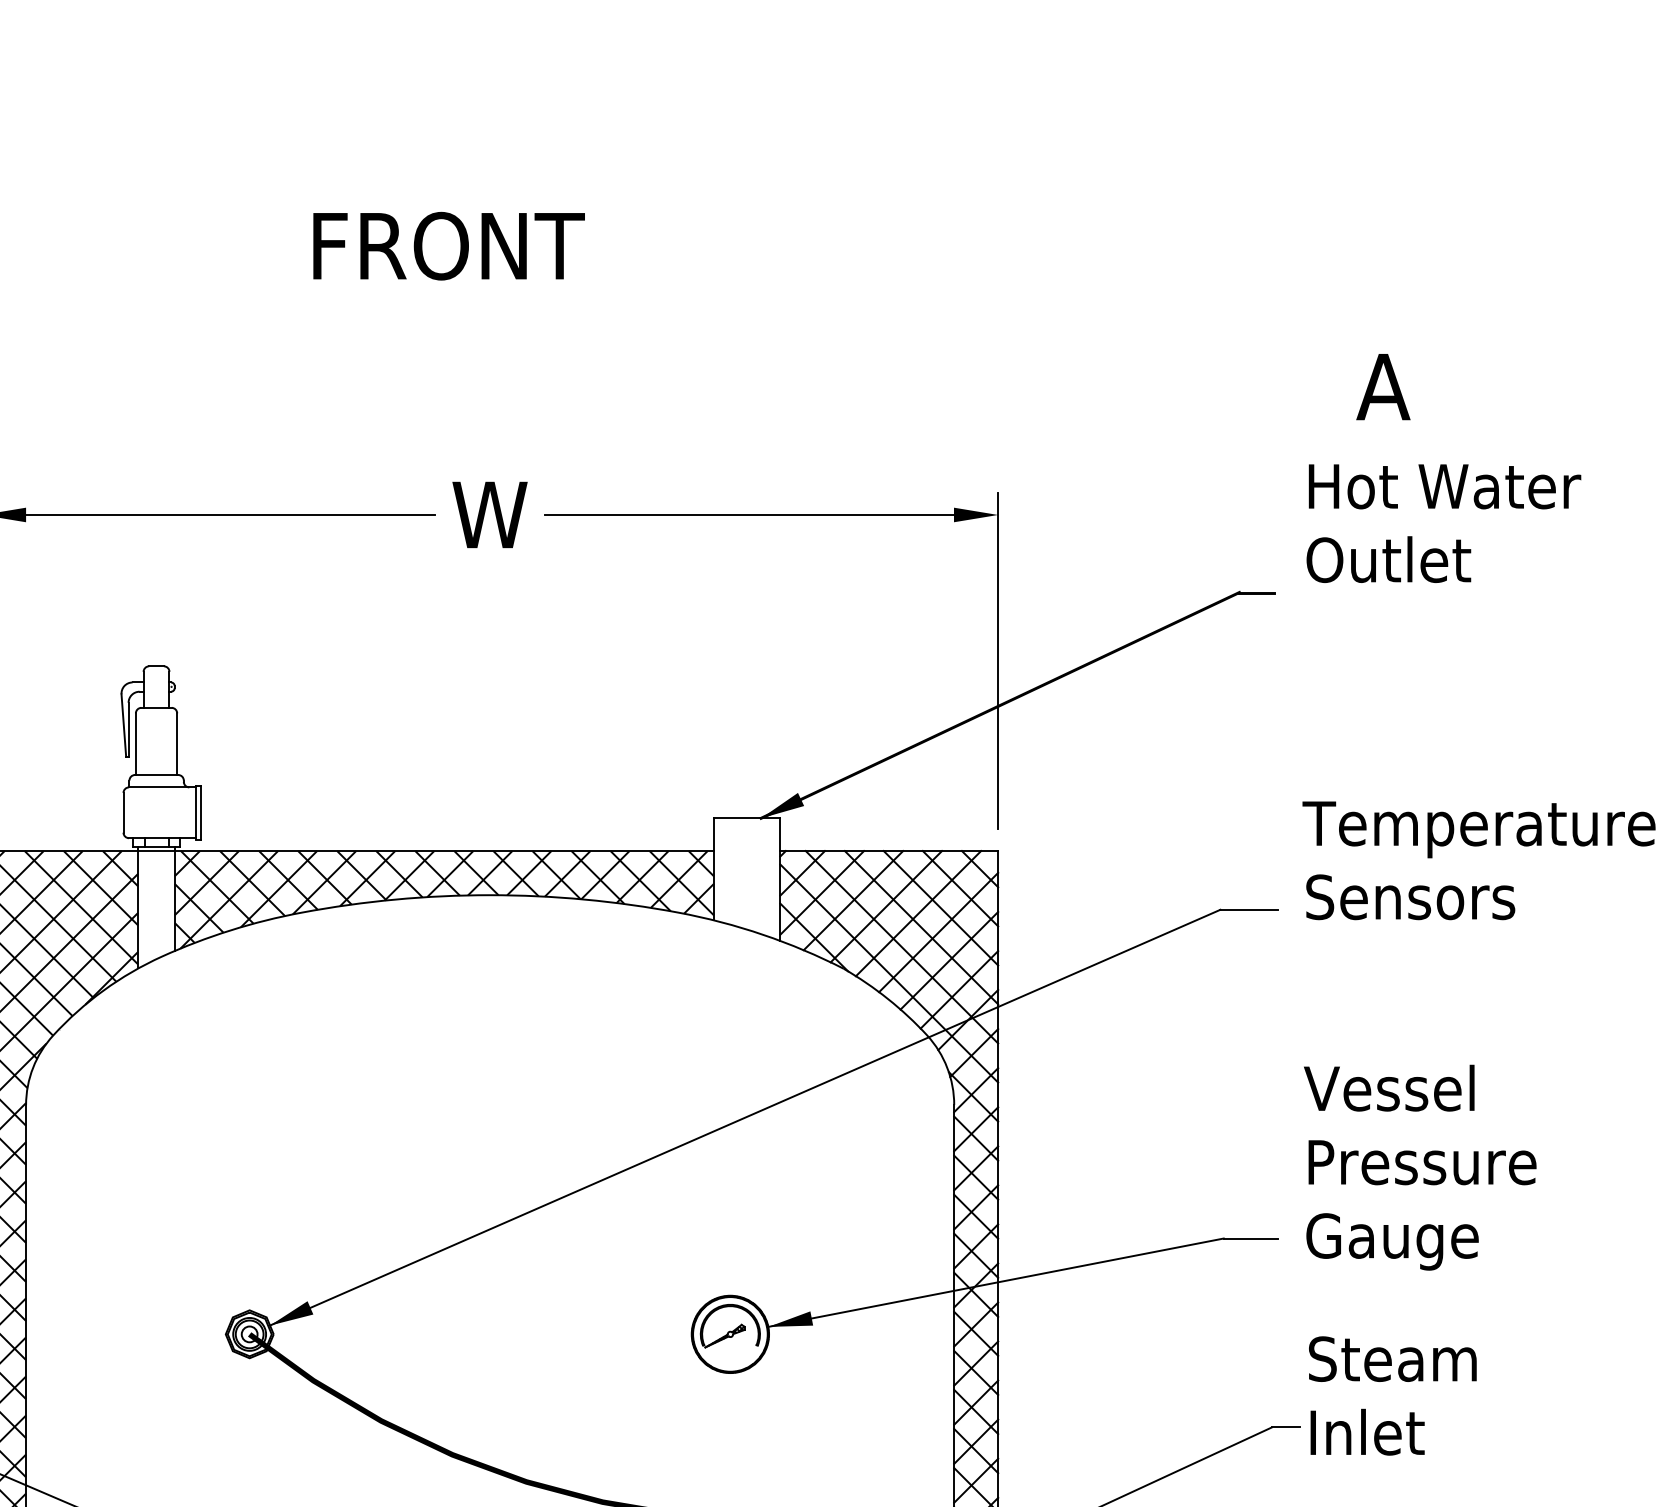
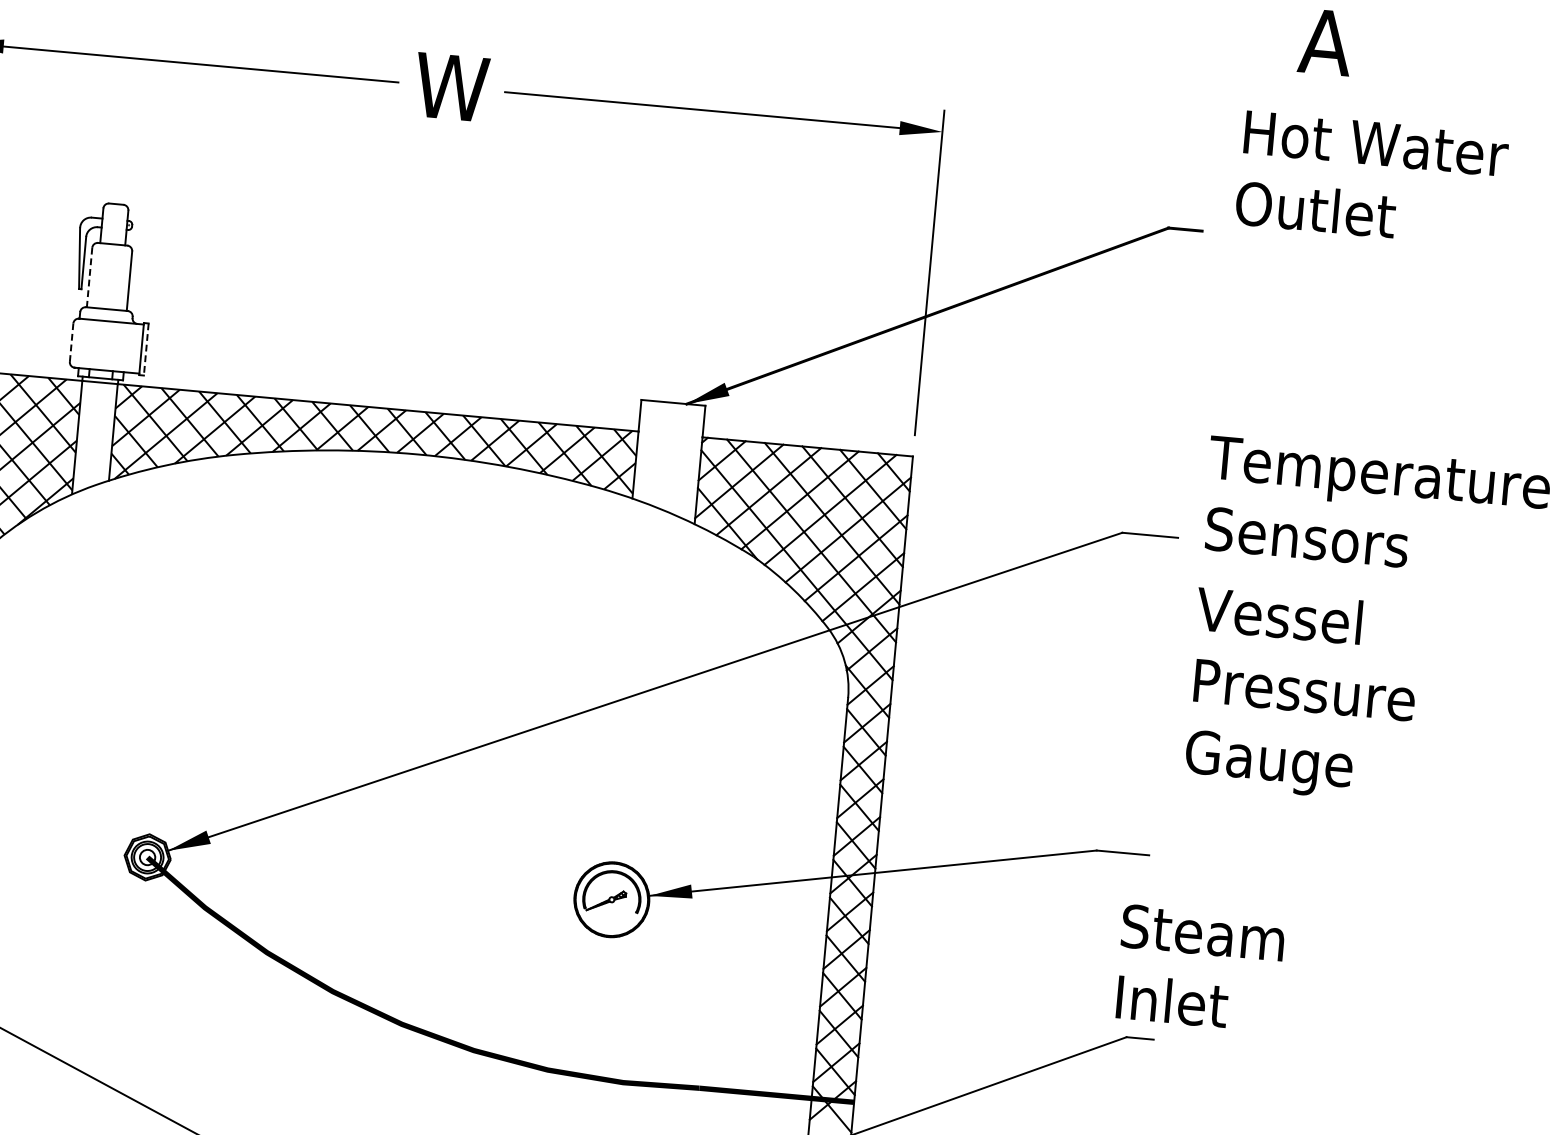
line: (135, 744) -> (89, 277), solid -> dashed
line: (123, 812) -> (71, 342), solid -> dashed
line: (200, 812) -> (145, 349), solid -> dashed
text: (1420, 1167) -> (1302, 694), moved
text: (1392, 1395) -> (1199, 967), moved

